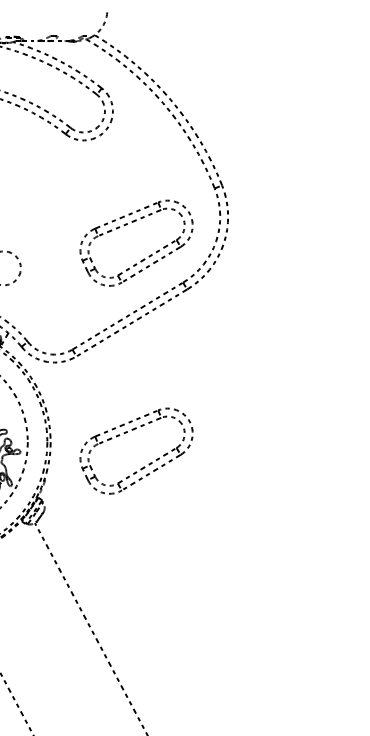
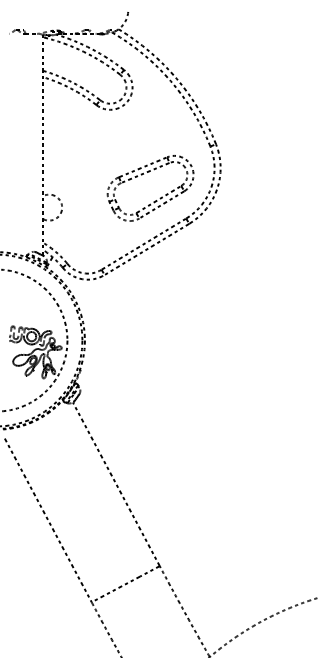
part: (142, 466) -> (155, 359), removed

